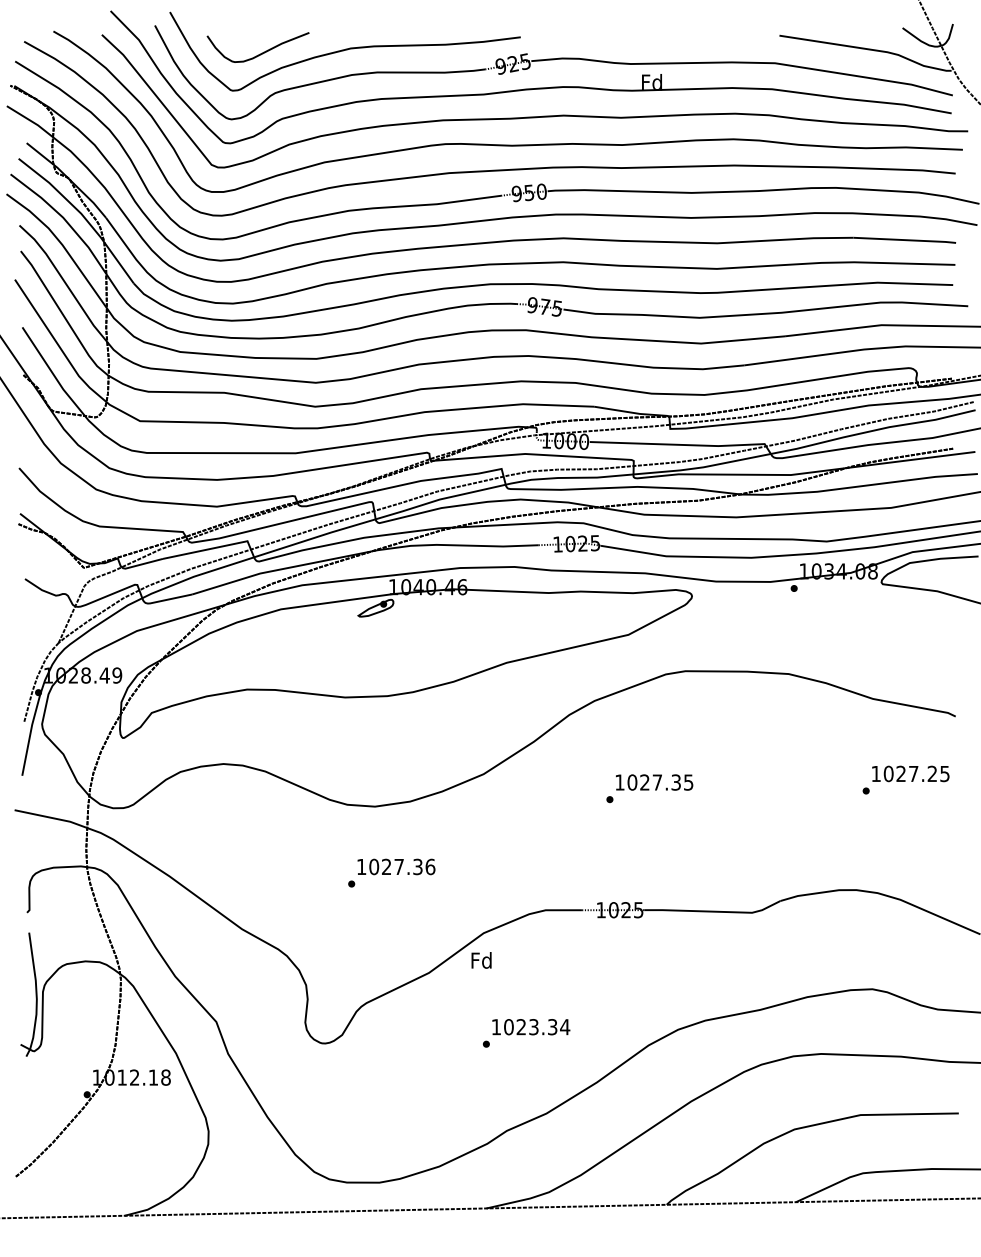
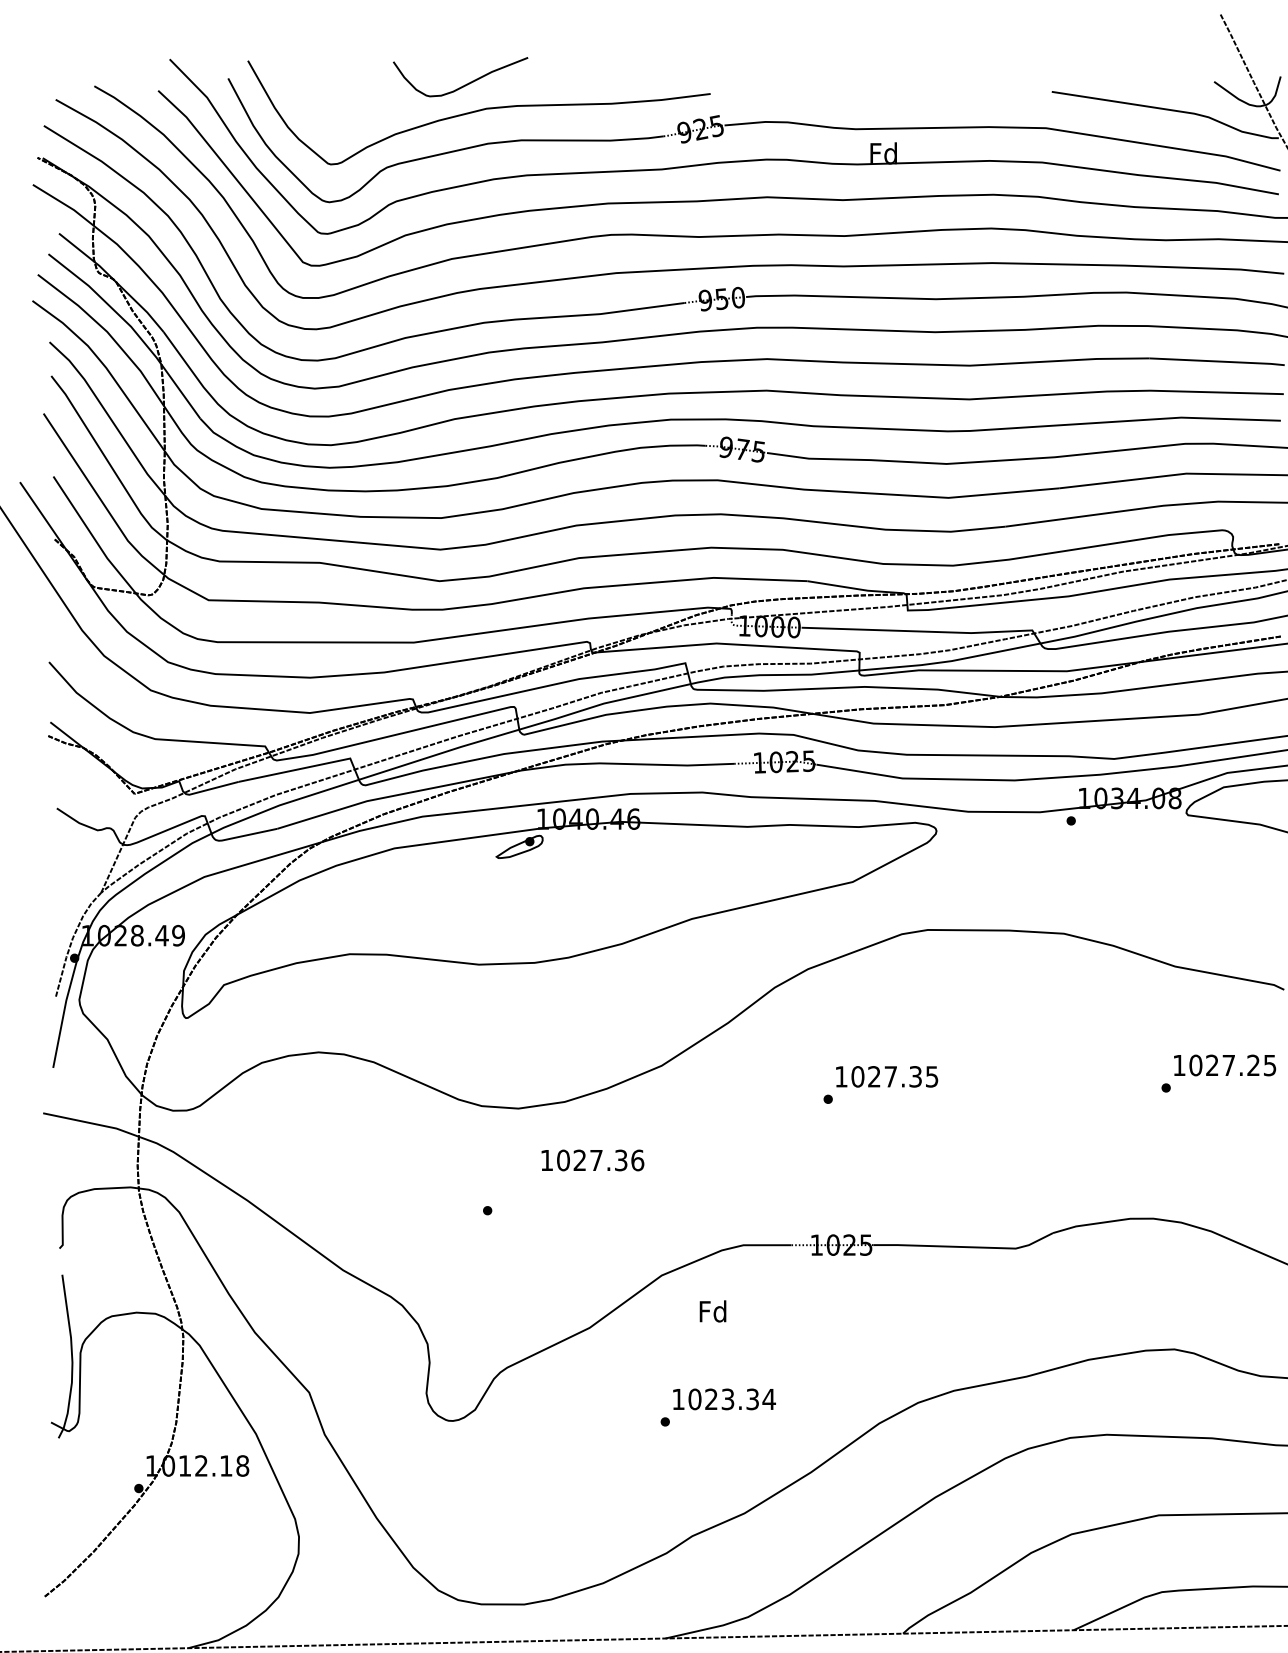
curve: (260, 53) -> (463, 85), moved
text: (396, 866) -> (592, 1159), moved
text: (481, 960) -> (712, 1311), moved

